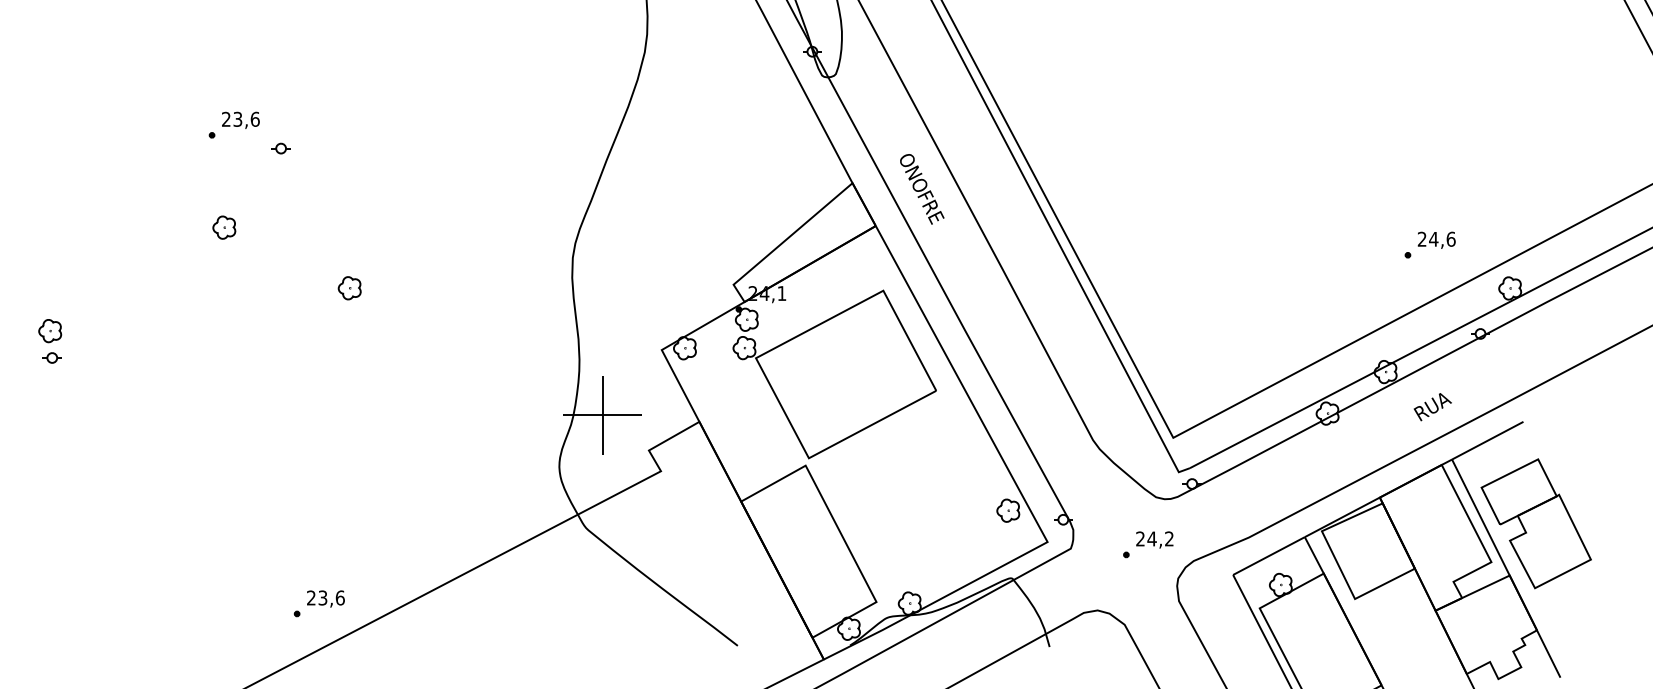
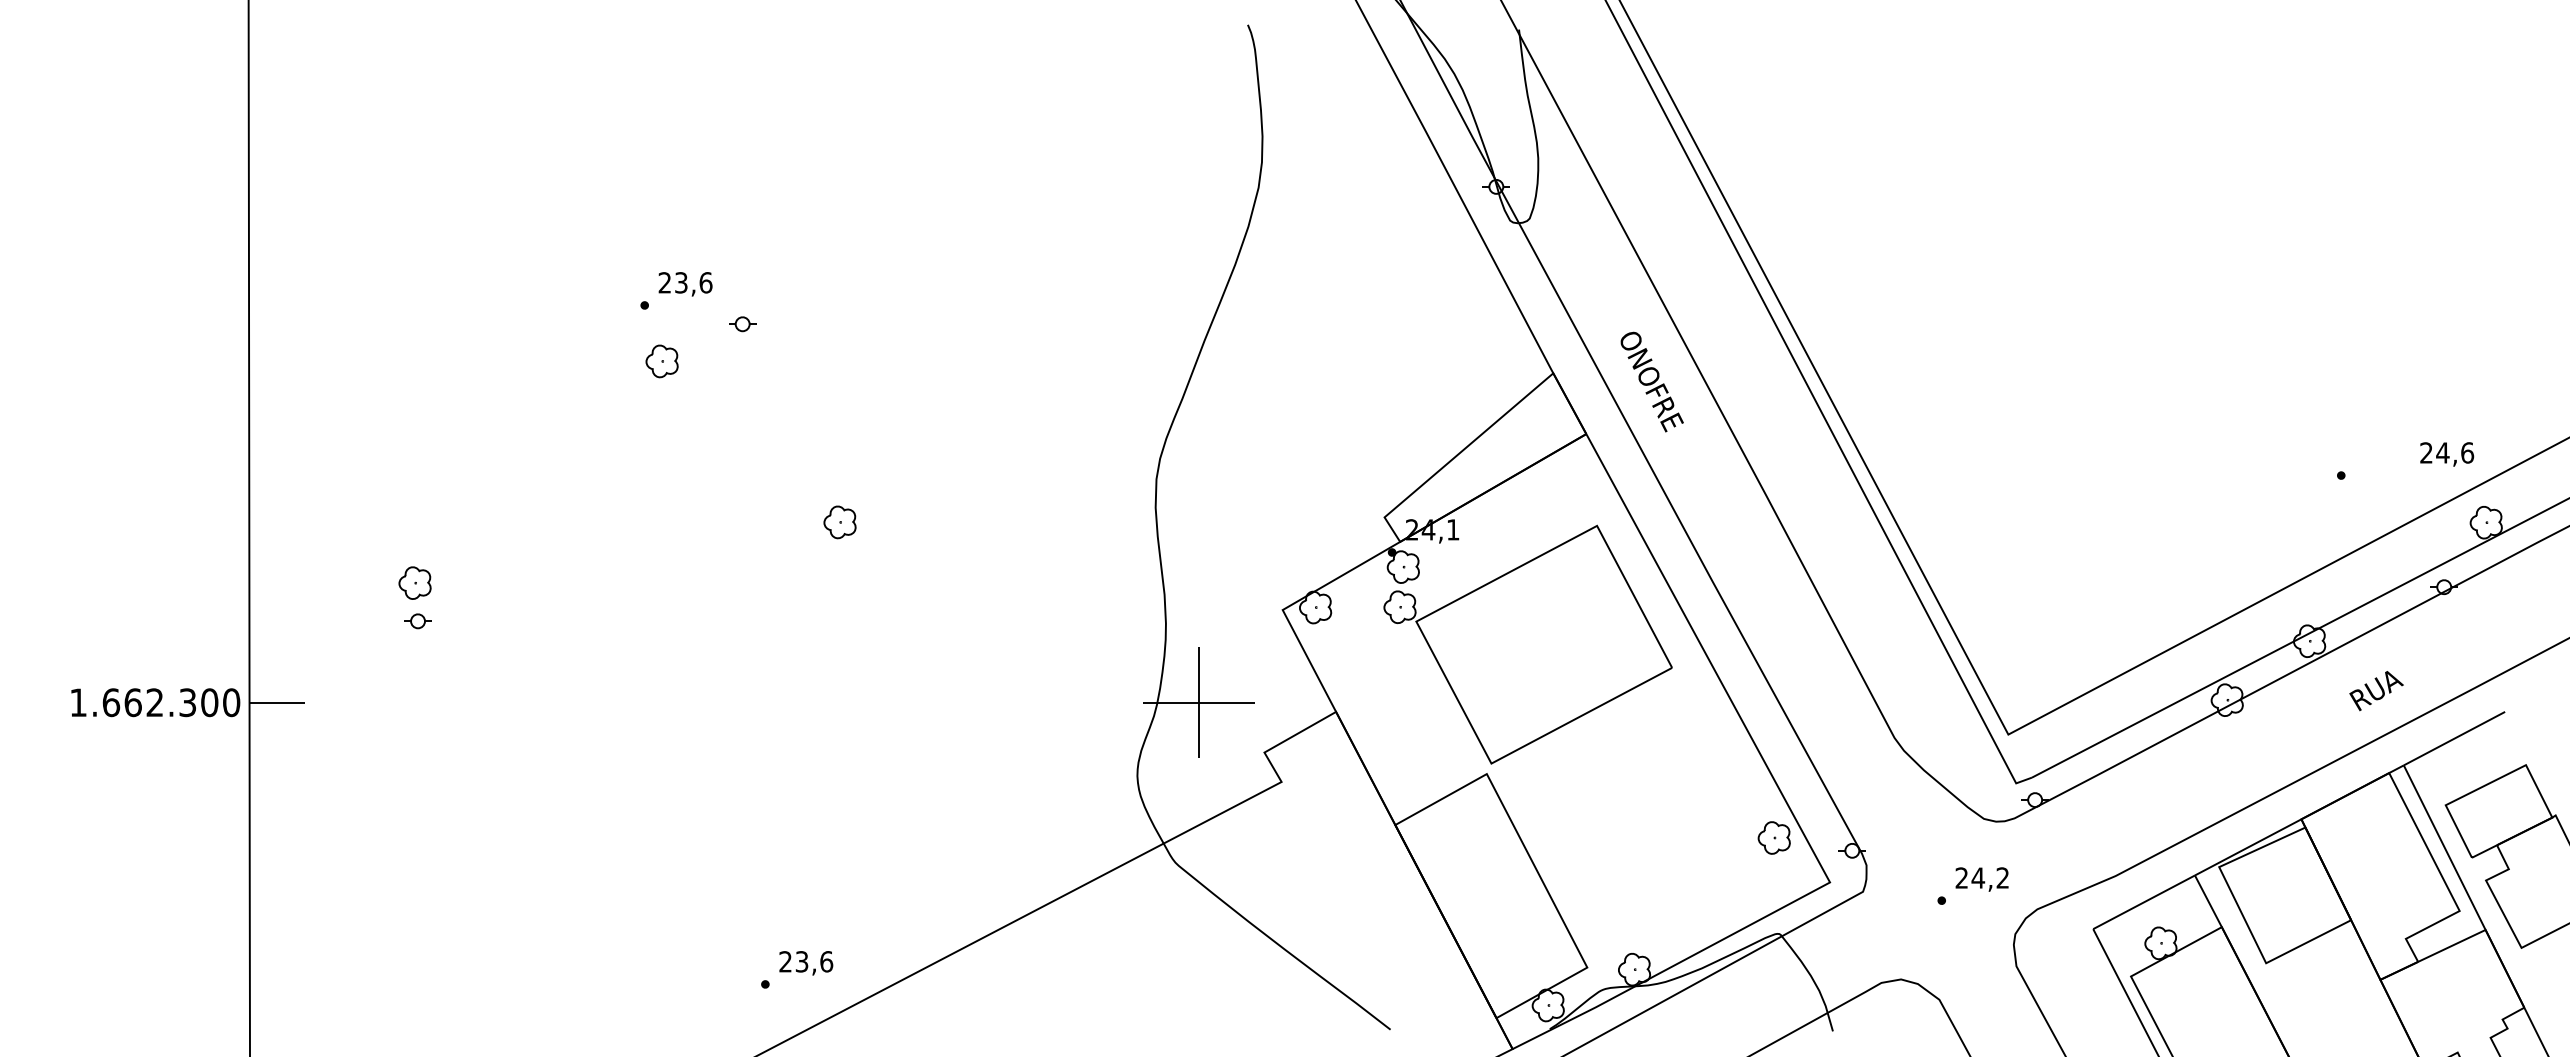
part: (223, 227) -> (661, 361), moved
text: (1437, 240) -> (2447, 454), moved

